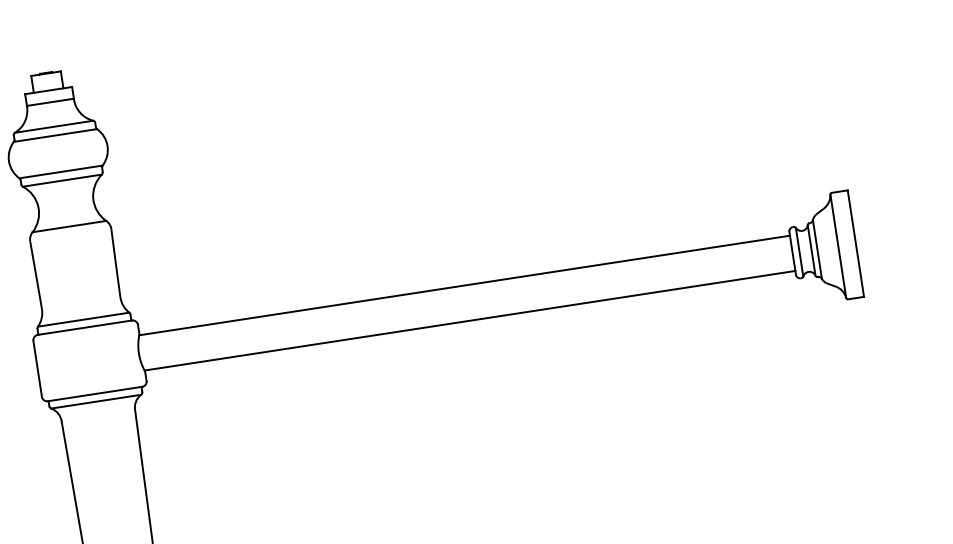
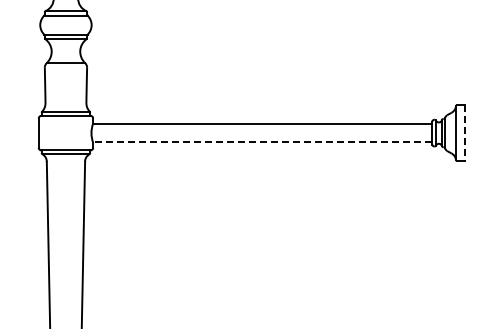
line: (856, 244) -> (465, 133), solid -> dashed
line: (469, 321) -> (262, 142), solid -> dashed

